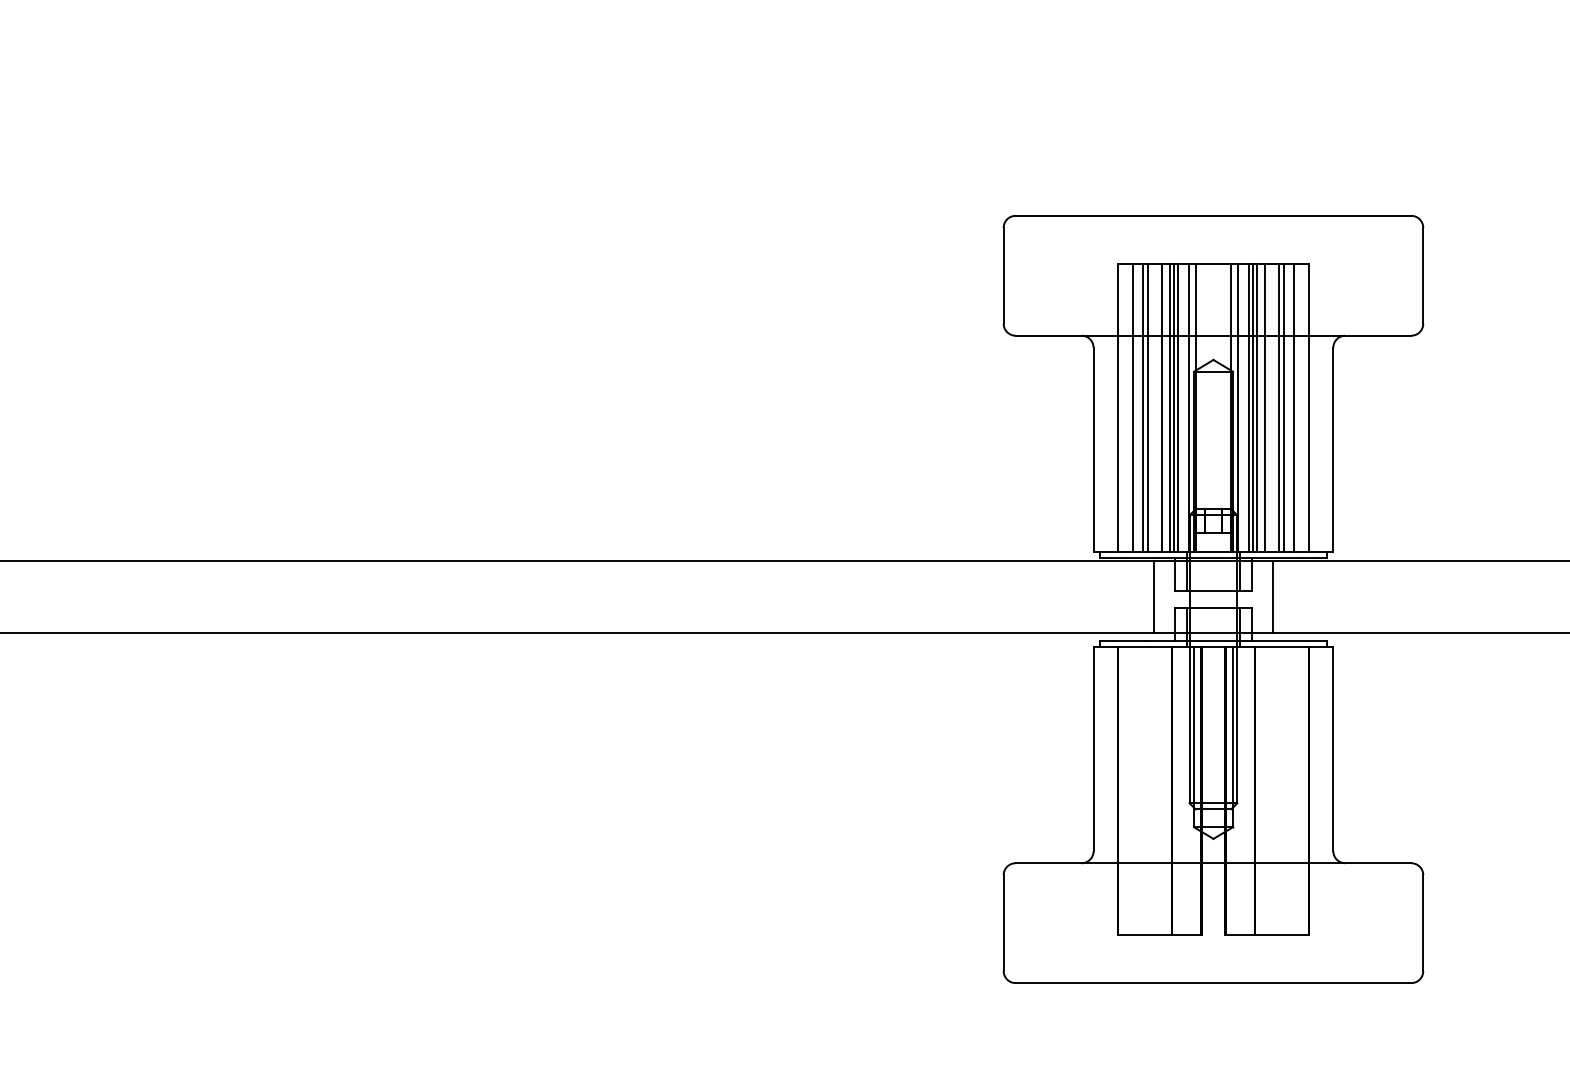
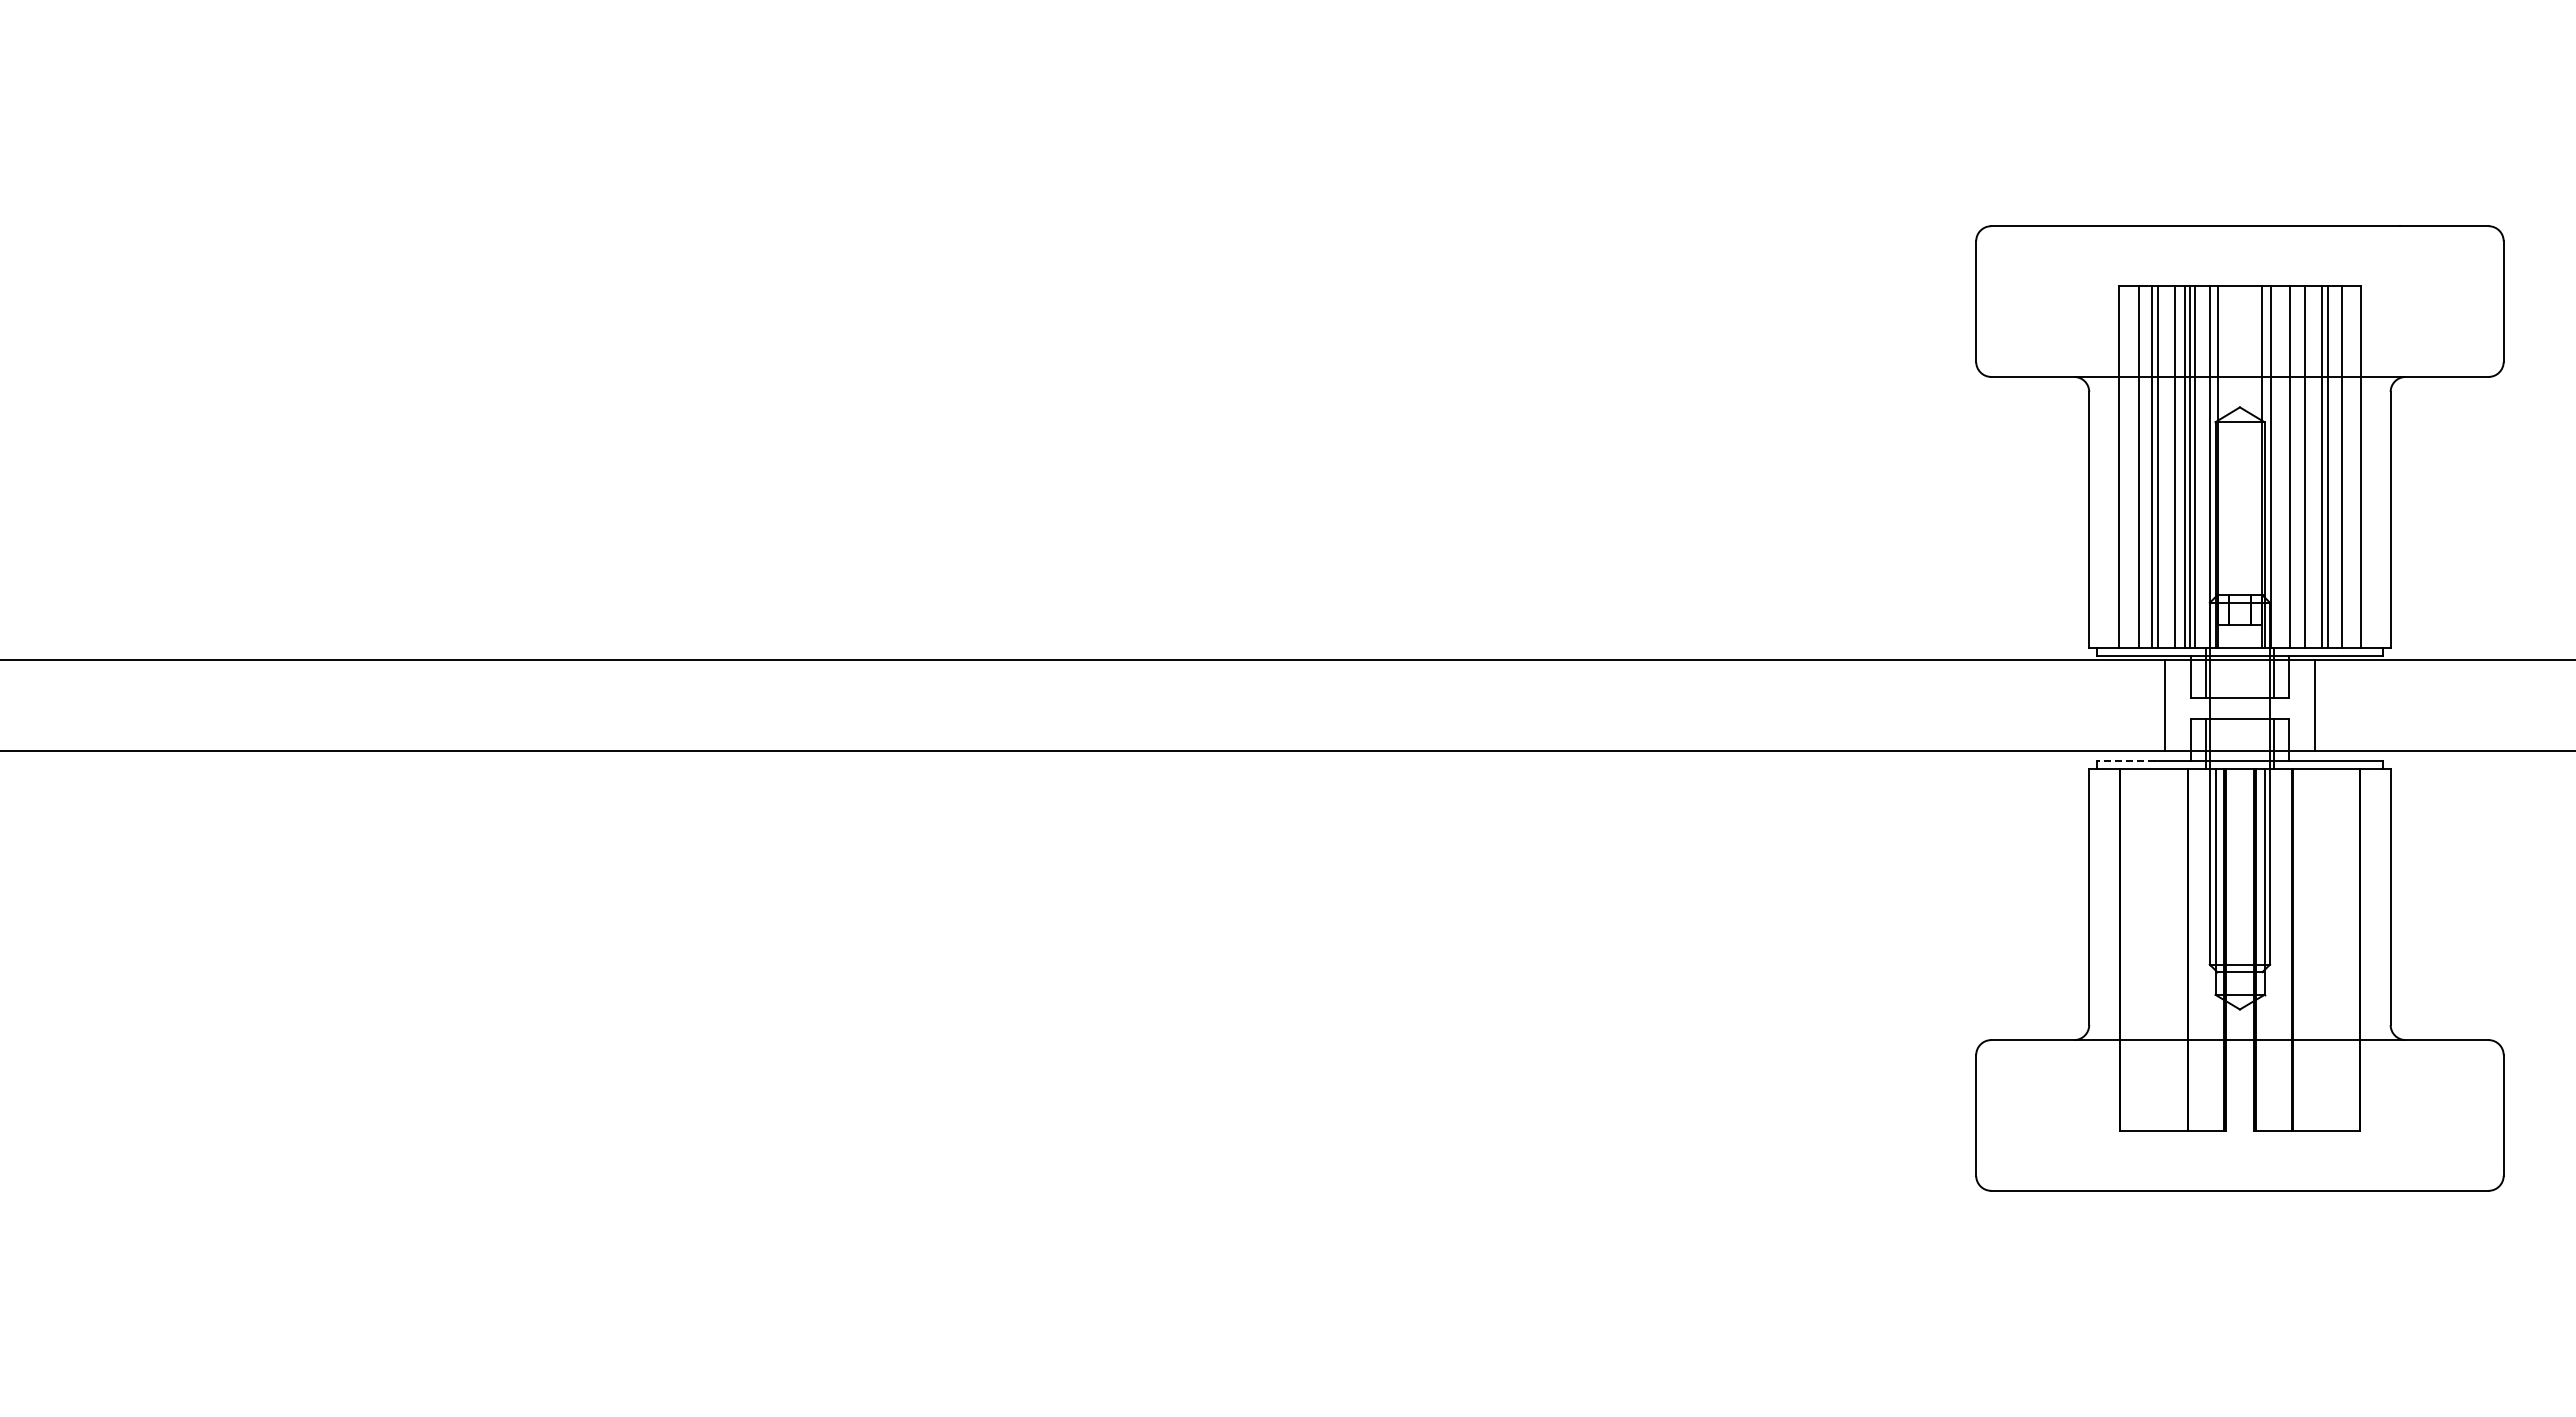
line: (1249, 407) -> (2285, 467), removed
line: (1256, 407) -> (2294, 467), removed
line: (1122, 641) -> (2125, 761), solid -> dashed

